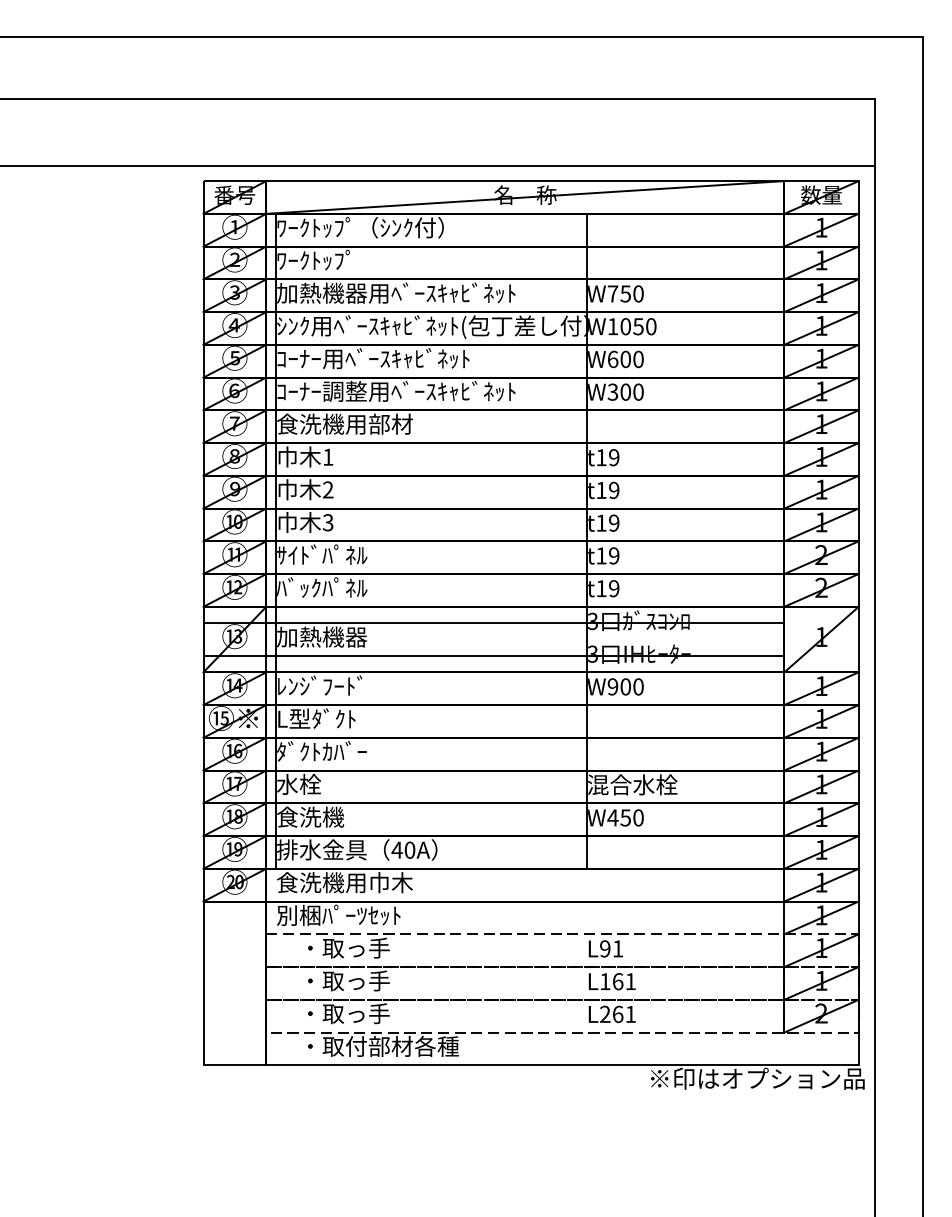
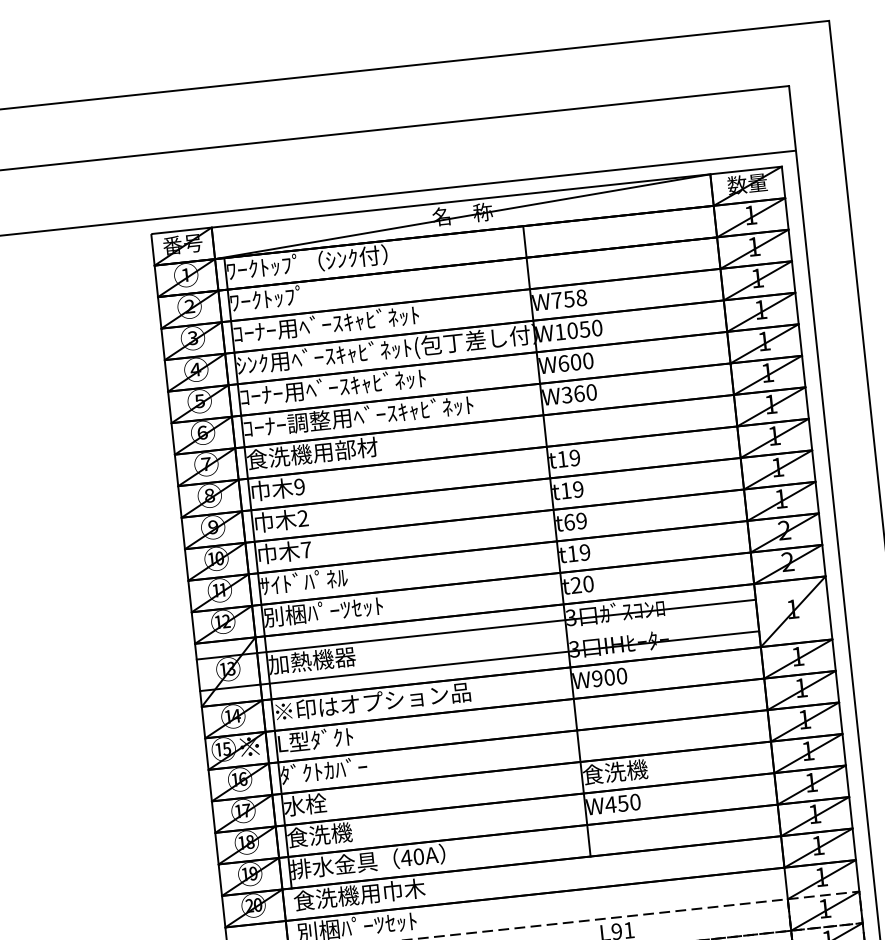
text: (396, 292) -> (348, 321), 加熱機器用ﾍﾞｰｽｷｬﾋﾞﾈｯﾄ -> ｺｰﾅｰ用ﾍﾞｰｽｷｬﾋﾞﾈｯﾄ
text: (638, 293) -> (581, 297), W750 -> W758
text: (625, 391) -> (579, 393), W300 -> W360
text: (328, 456) -> (299, 486), 1 -> 9
text: (327, 522) -> (305, 549), 3 -> 7
text: (601, 522) -> (569, 521), t19 -> t69
text: (338, 587) -> (322, 611), ﾊﾞｯｸﾊﾟﾈﾙ -> 別梱ﾊﾟｰﾂｾｯﾄ
text: (607, 588) -> (581, 584), t19 -> t20
text: (379, 685) -> (372, 701), ﾚﾝｼﾞﾌｰﾄﾞ -> ※印はオプション品
text: (632, 784) -> (626, 770), 混合水栓 -> 食洗機

